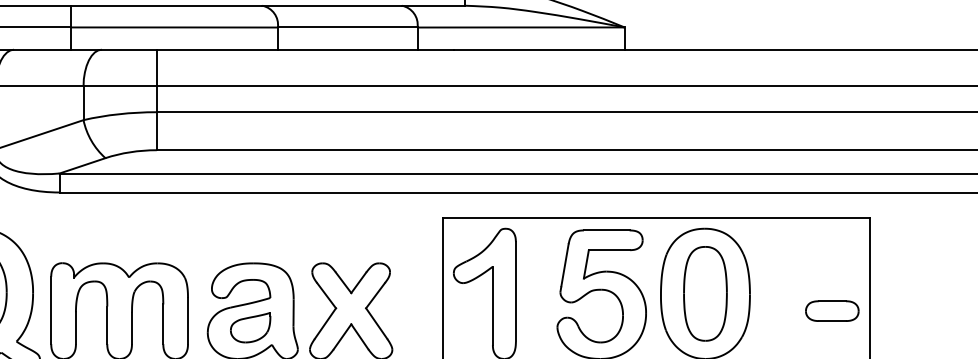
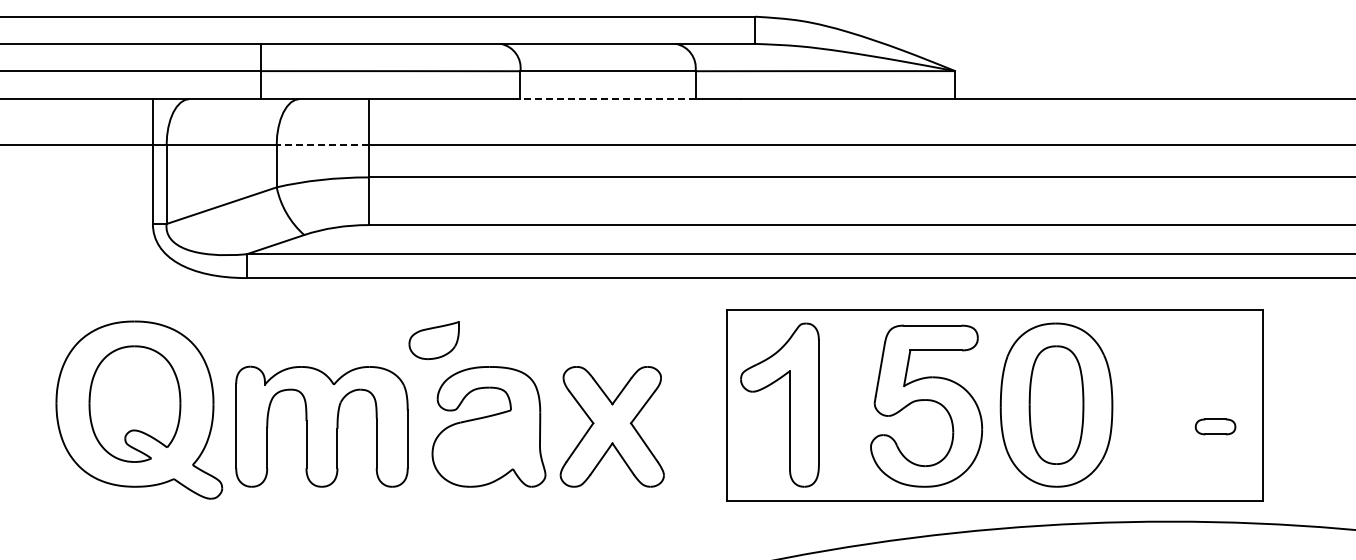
line: (347, 50) -> (607, 99), solid -> dashed
line: (120, 85) -> (322, 144), solid -> dashed
part: (832, 310) -> (1215, 426), size x0.6
part: (250, 327) -> (433, 340), moved

